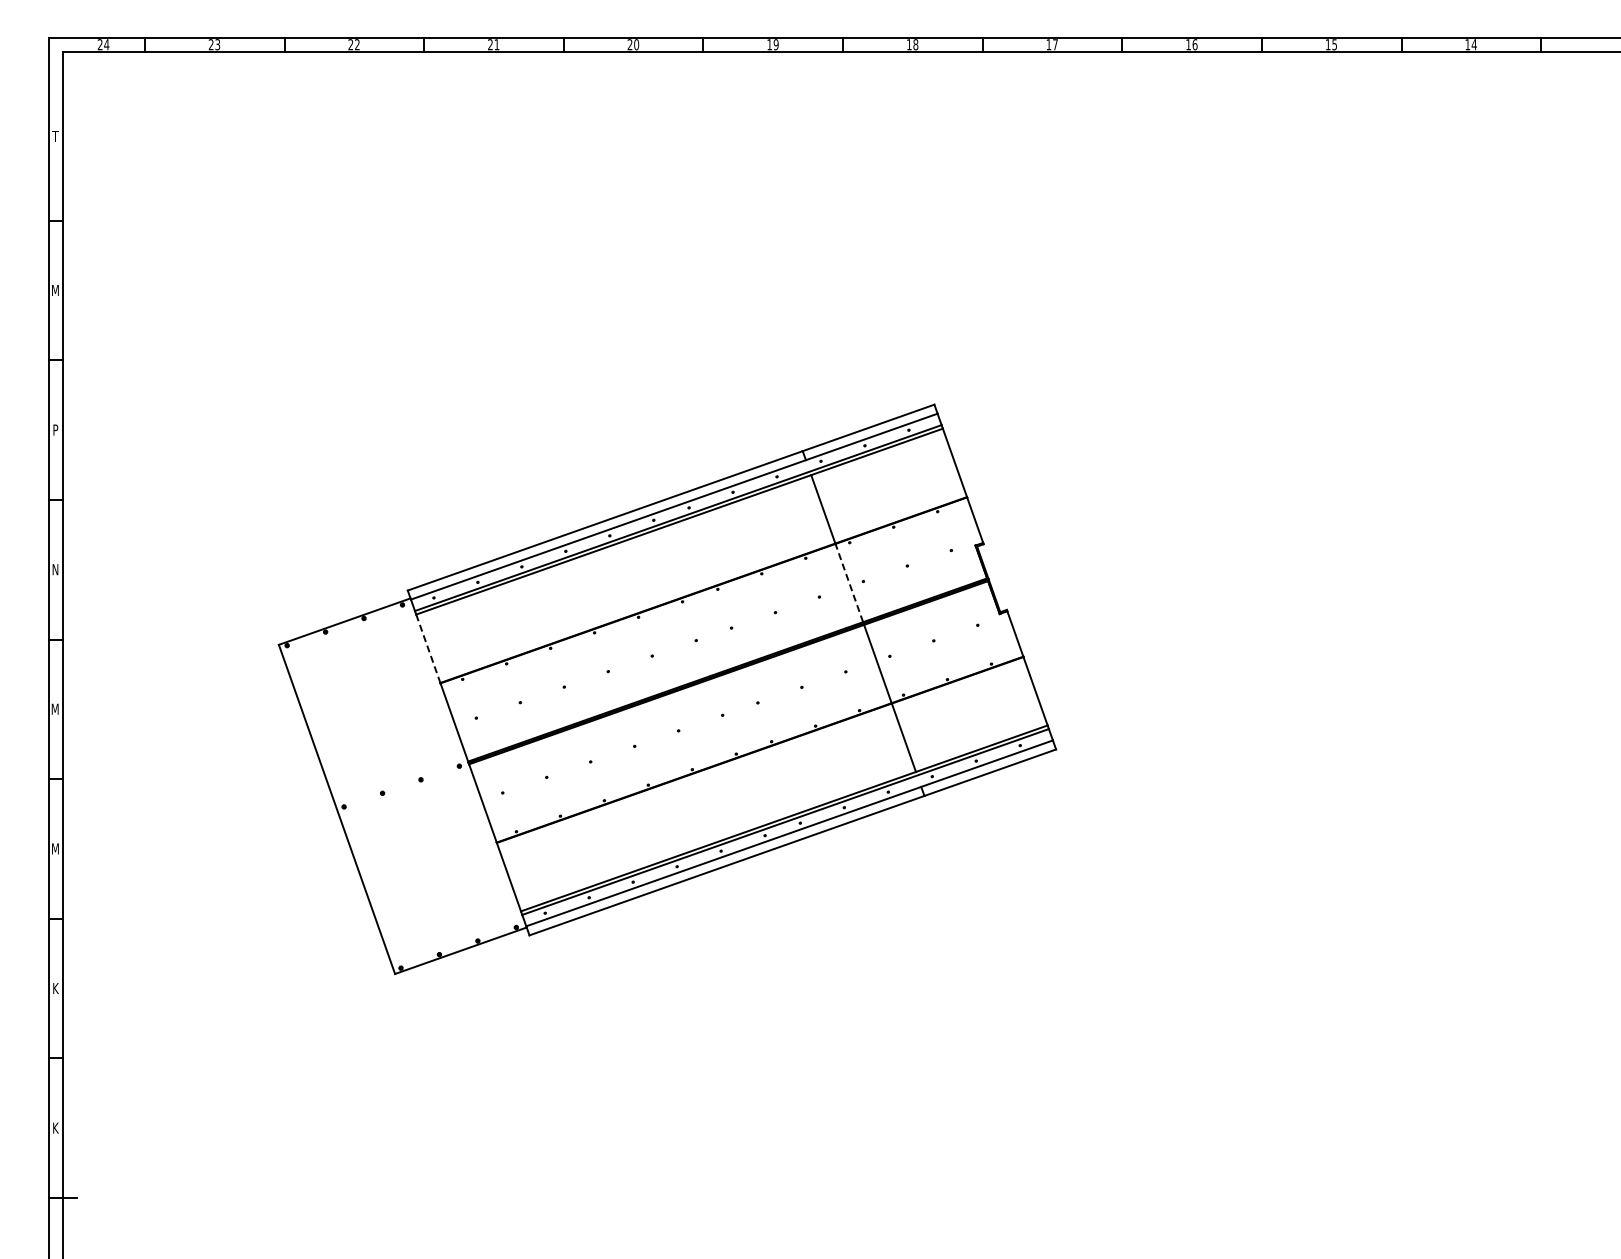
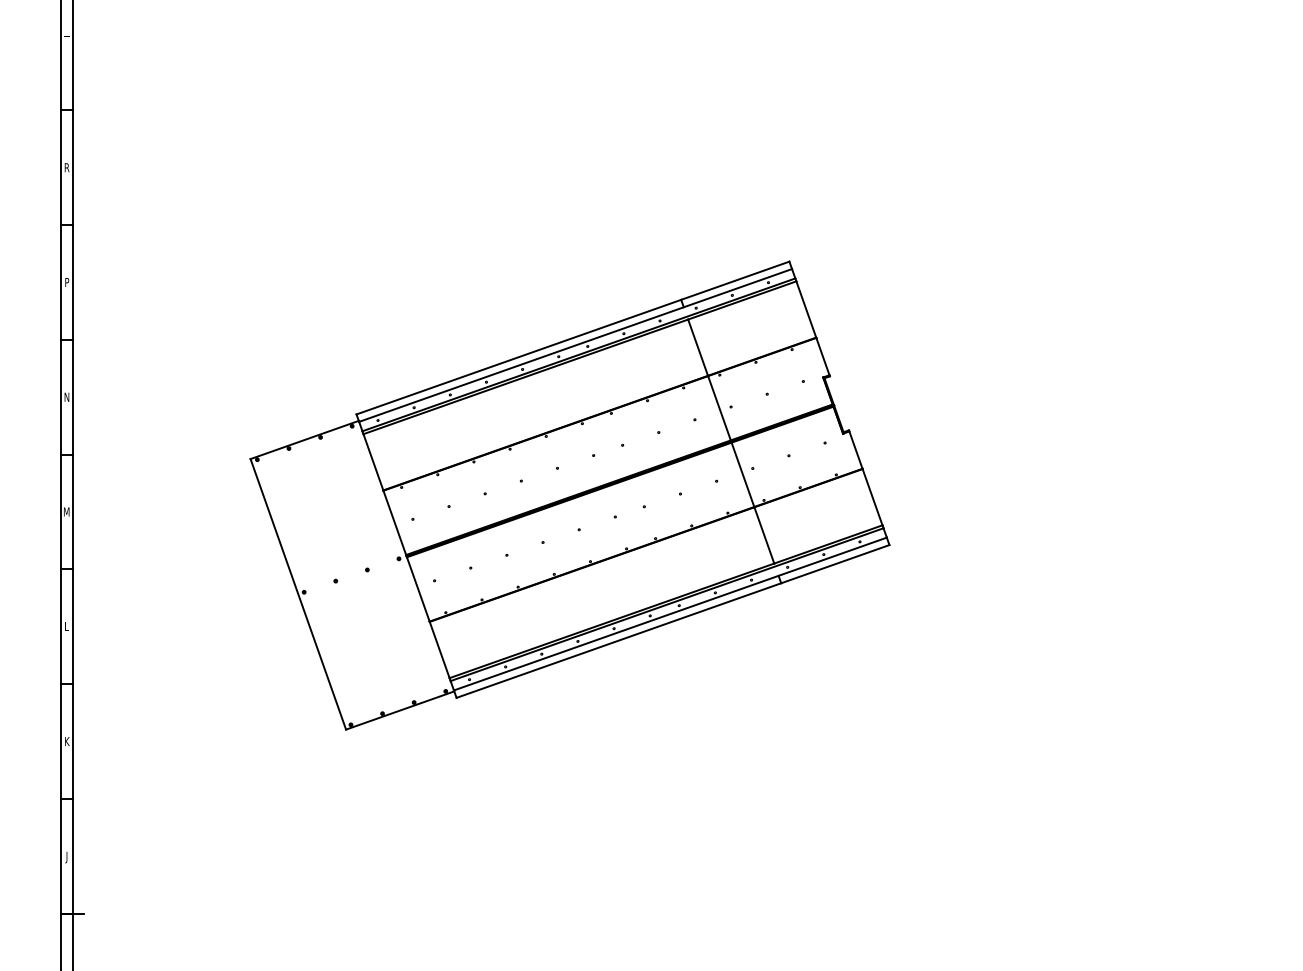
text: (55, 290) -> (66, 167), M -> R
line: (849, 582) -> (719, 407), dashed -> solid
line: (428, 649) -> (373, 462), dashed -> solid
text: (55, 848) -> (66, 626), M -> L
text: (55, 1129) -> (66, 857), K -> J

